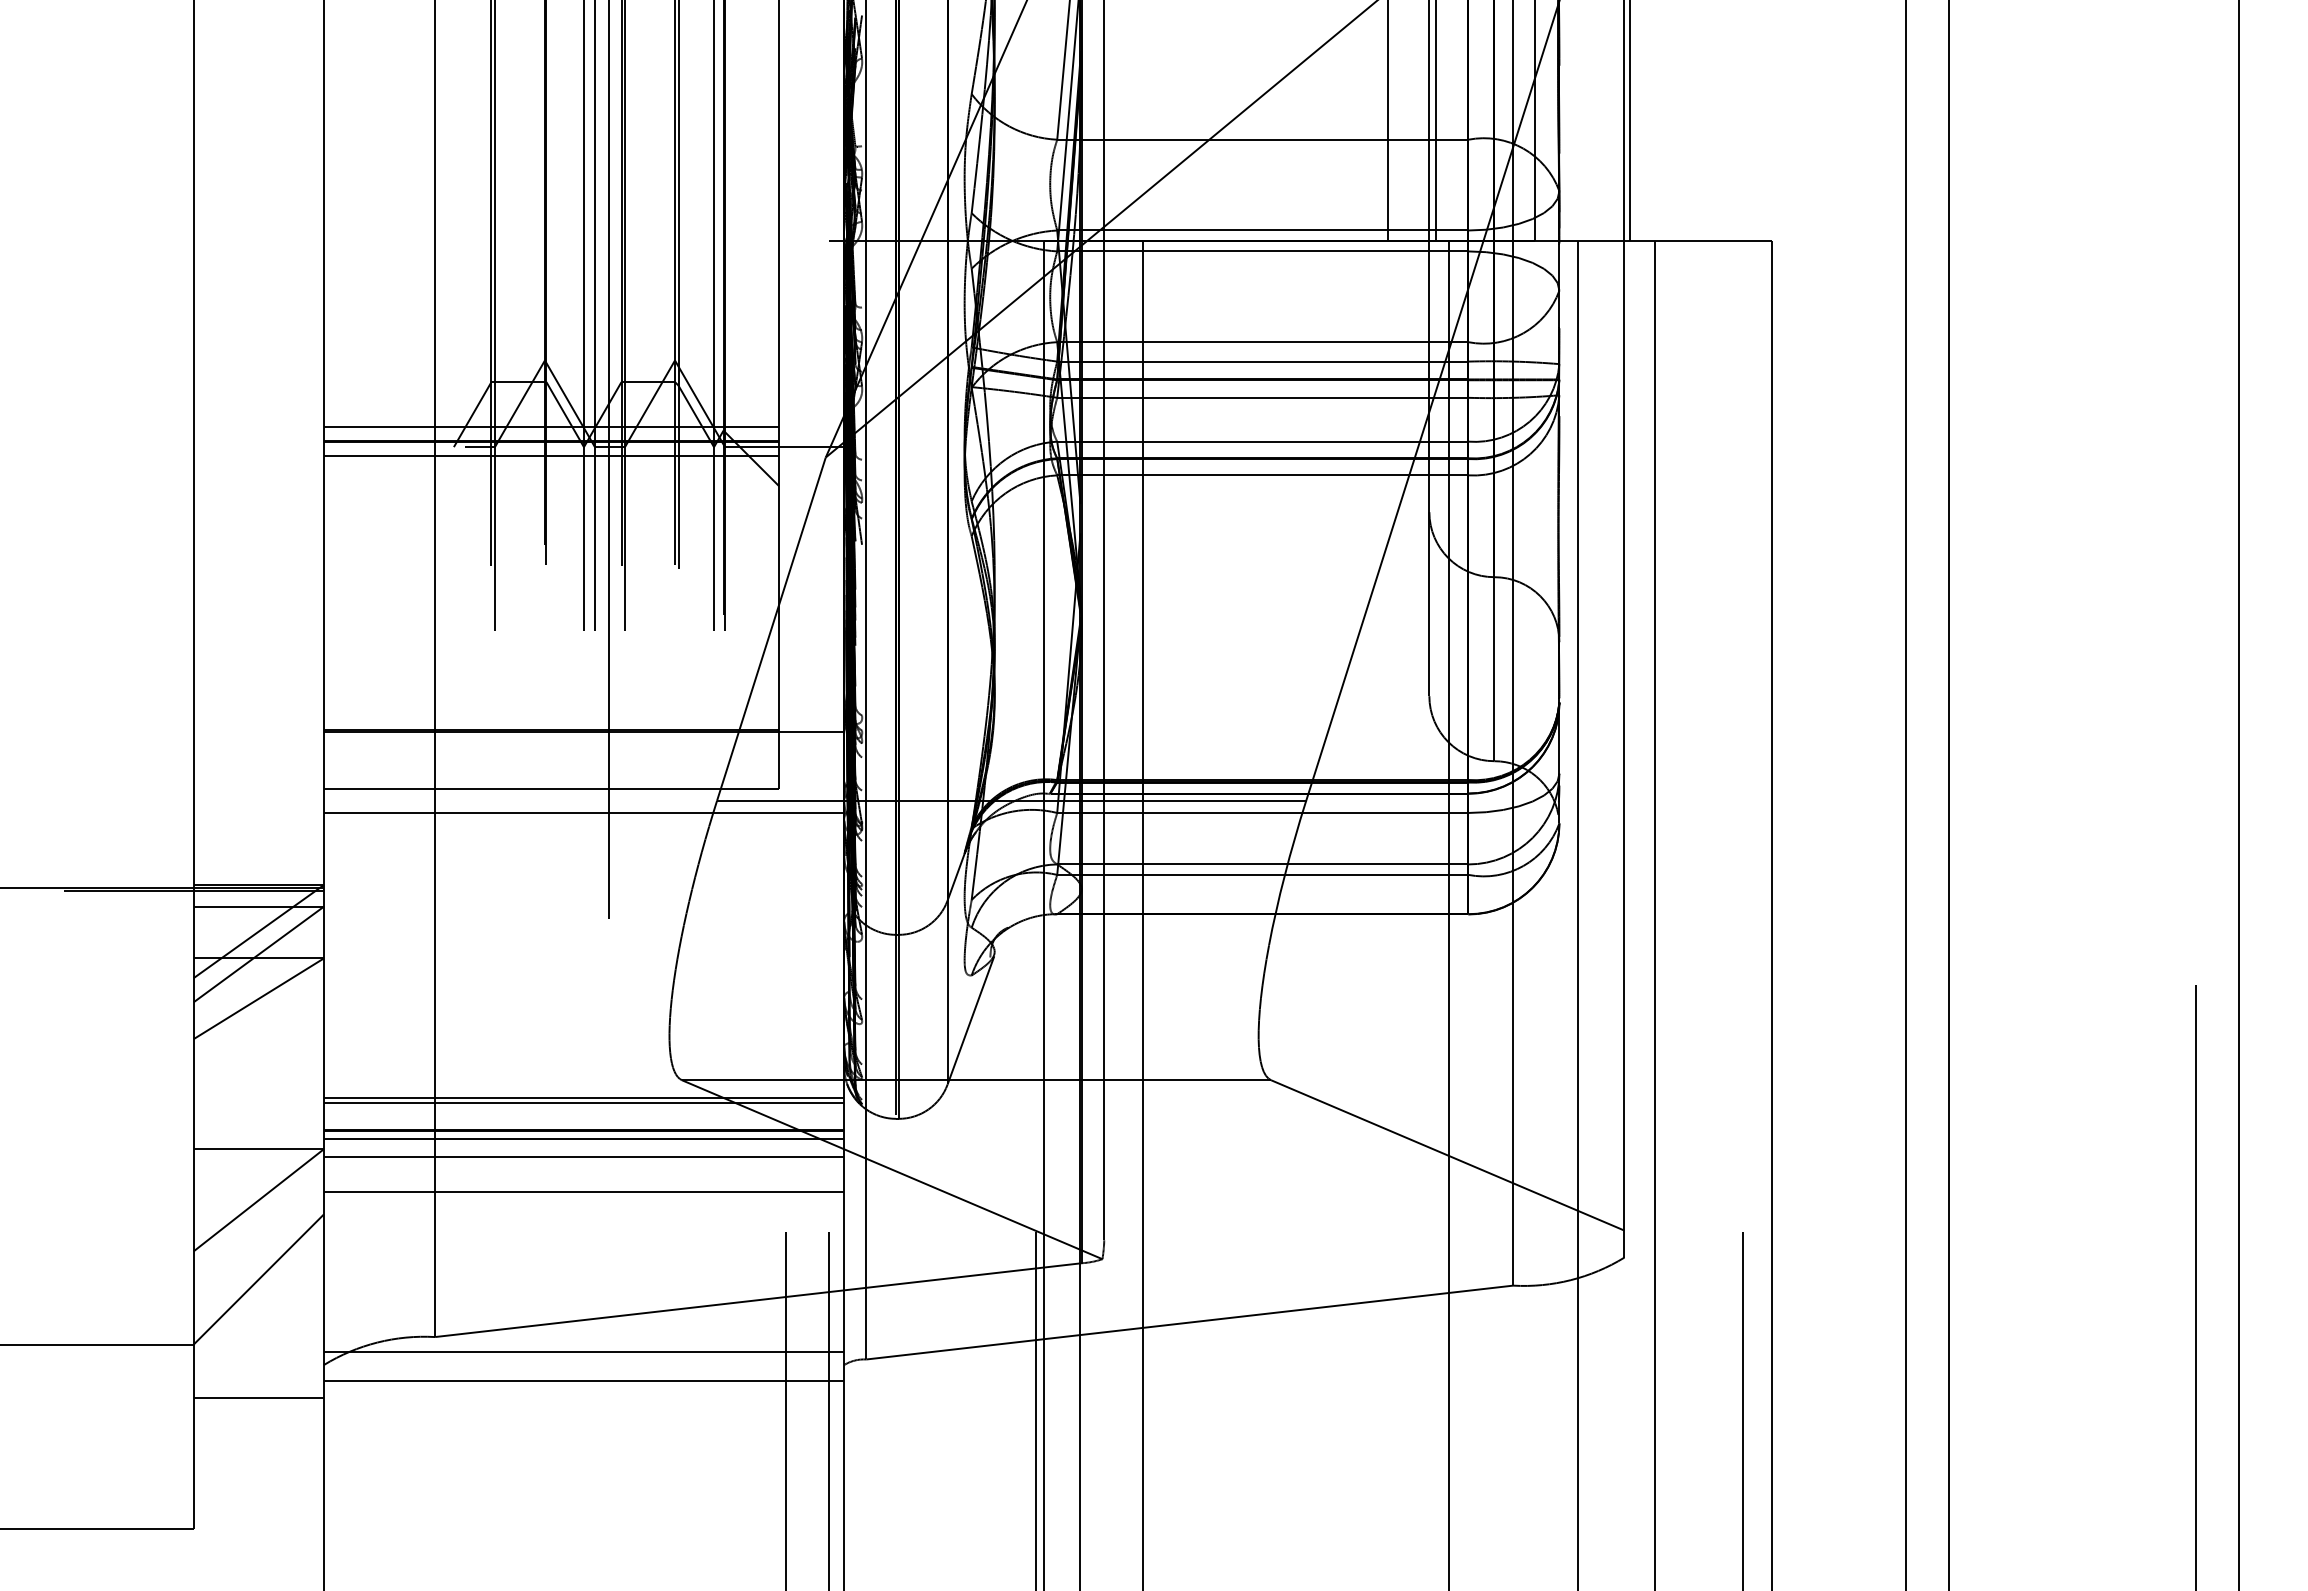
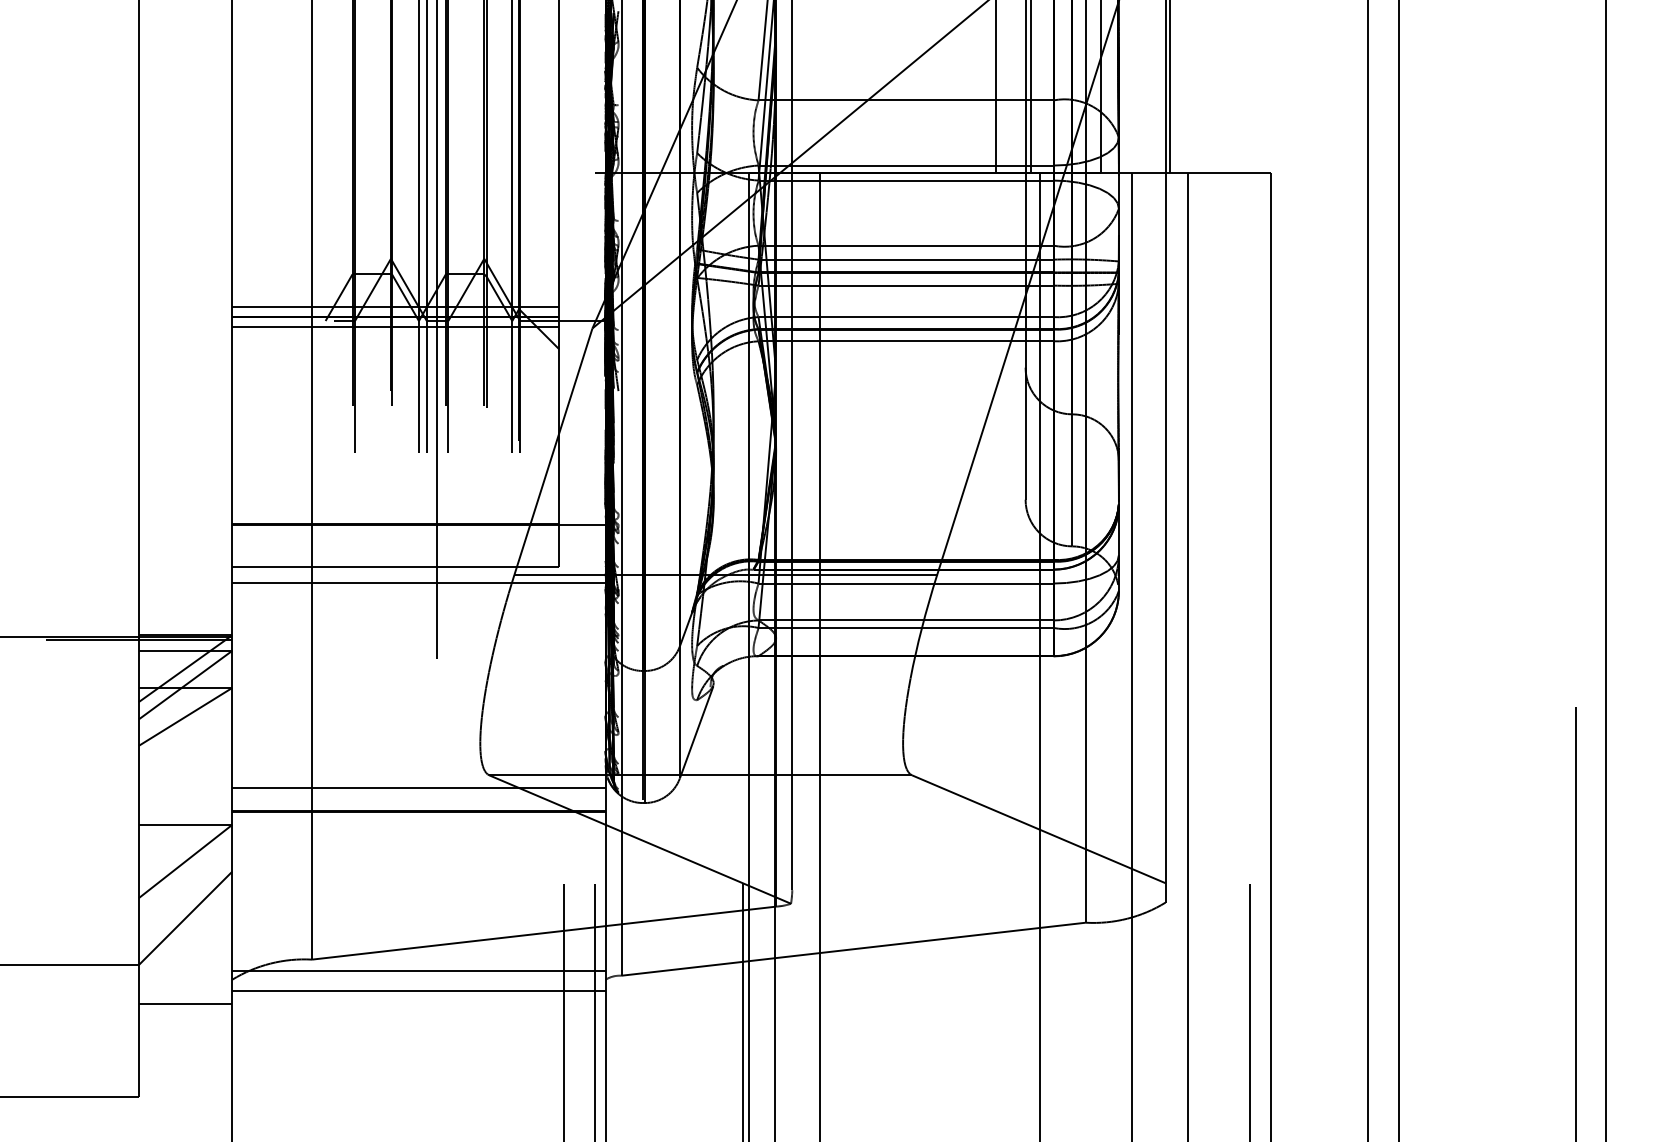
line: (583, 1103) -> (418, 792), removed
line: (583, 1139) -> (418, 817), removed
line: (583, 1157) -> (418, 830), removed
line: (583, 1192) -> (418, 855), removed

